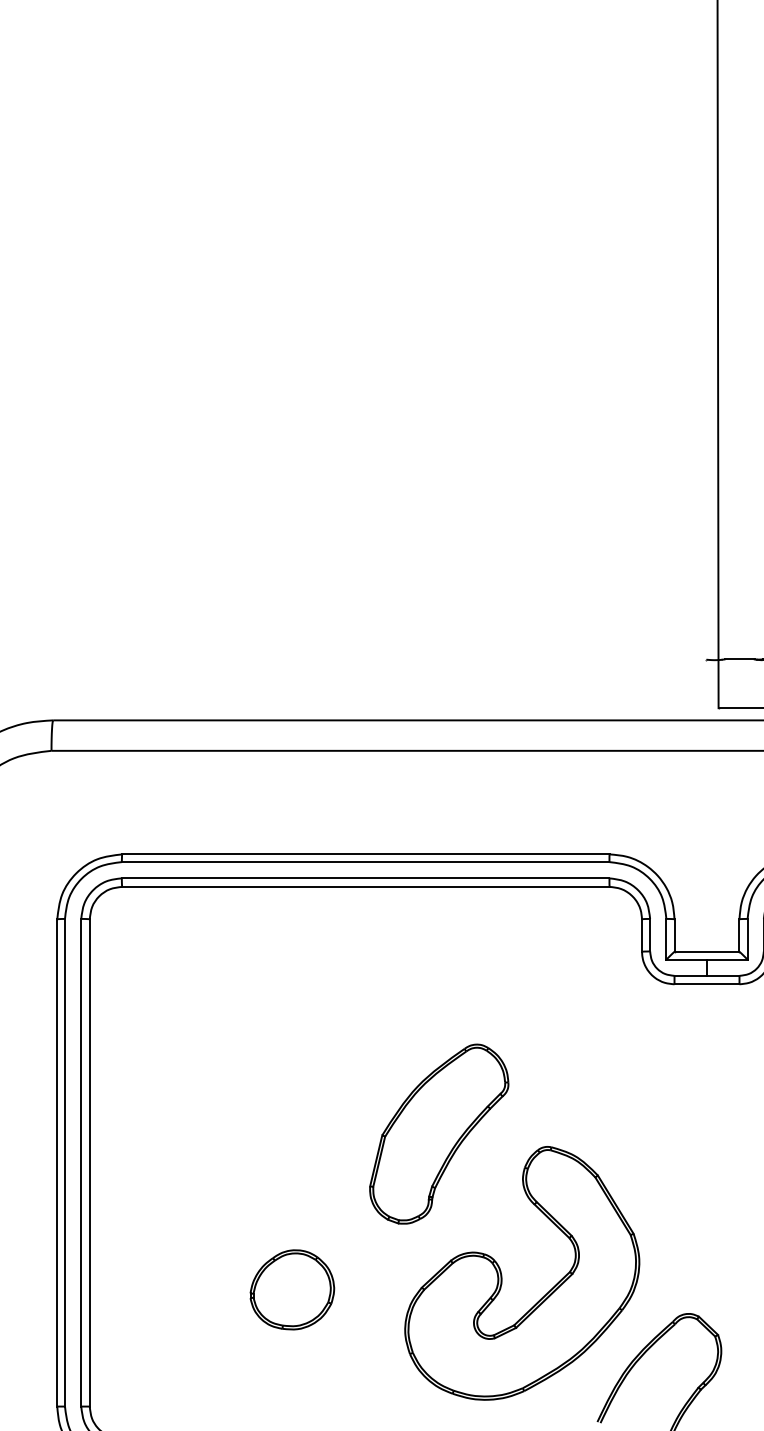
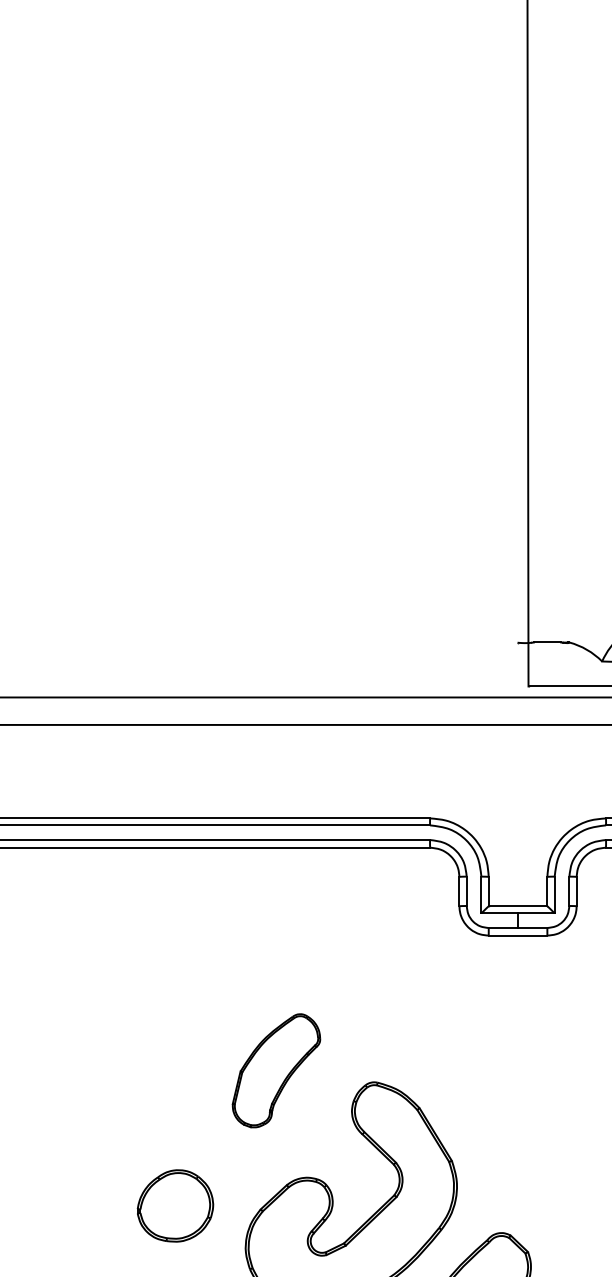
part: (439, 1133) -> (276, 1070), size x0.7
part: (292, 1289) -> (175, 1205), moved

